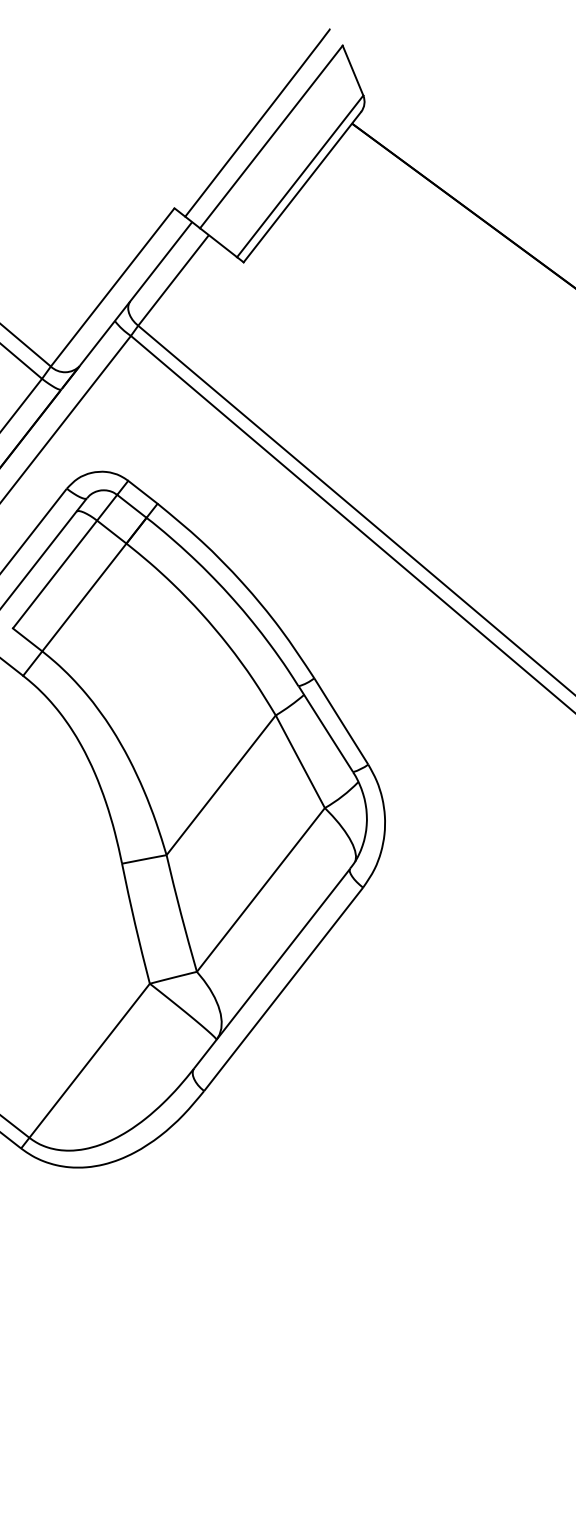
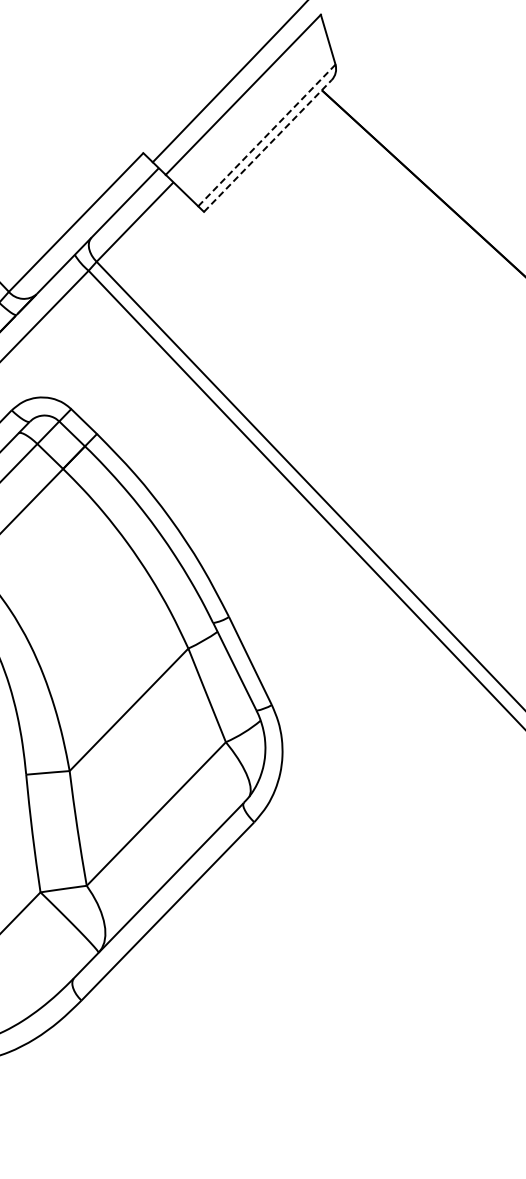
line: (300, 176) -> (267, 135), solid -> dashed
line: (302, 186) -> (268, 145), solid -> dashed

